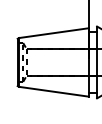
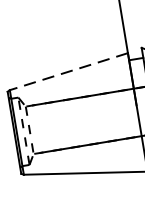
line: (53, 33) -> (68, 72), solid -> dashed

